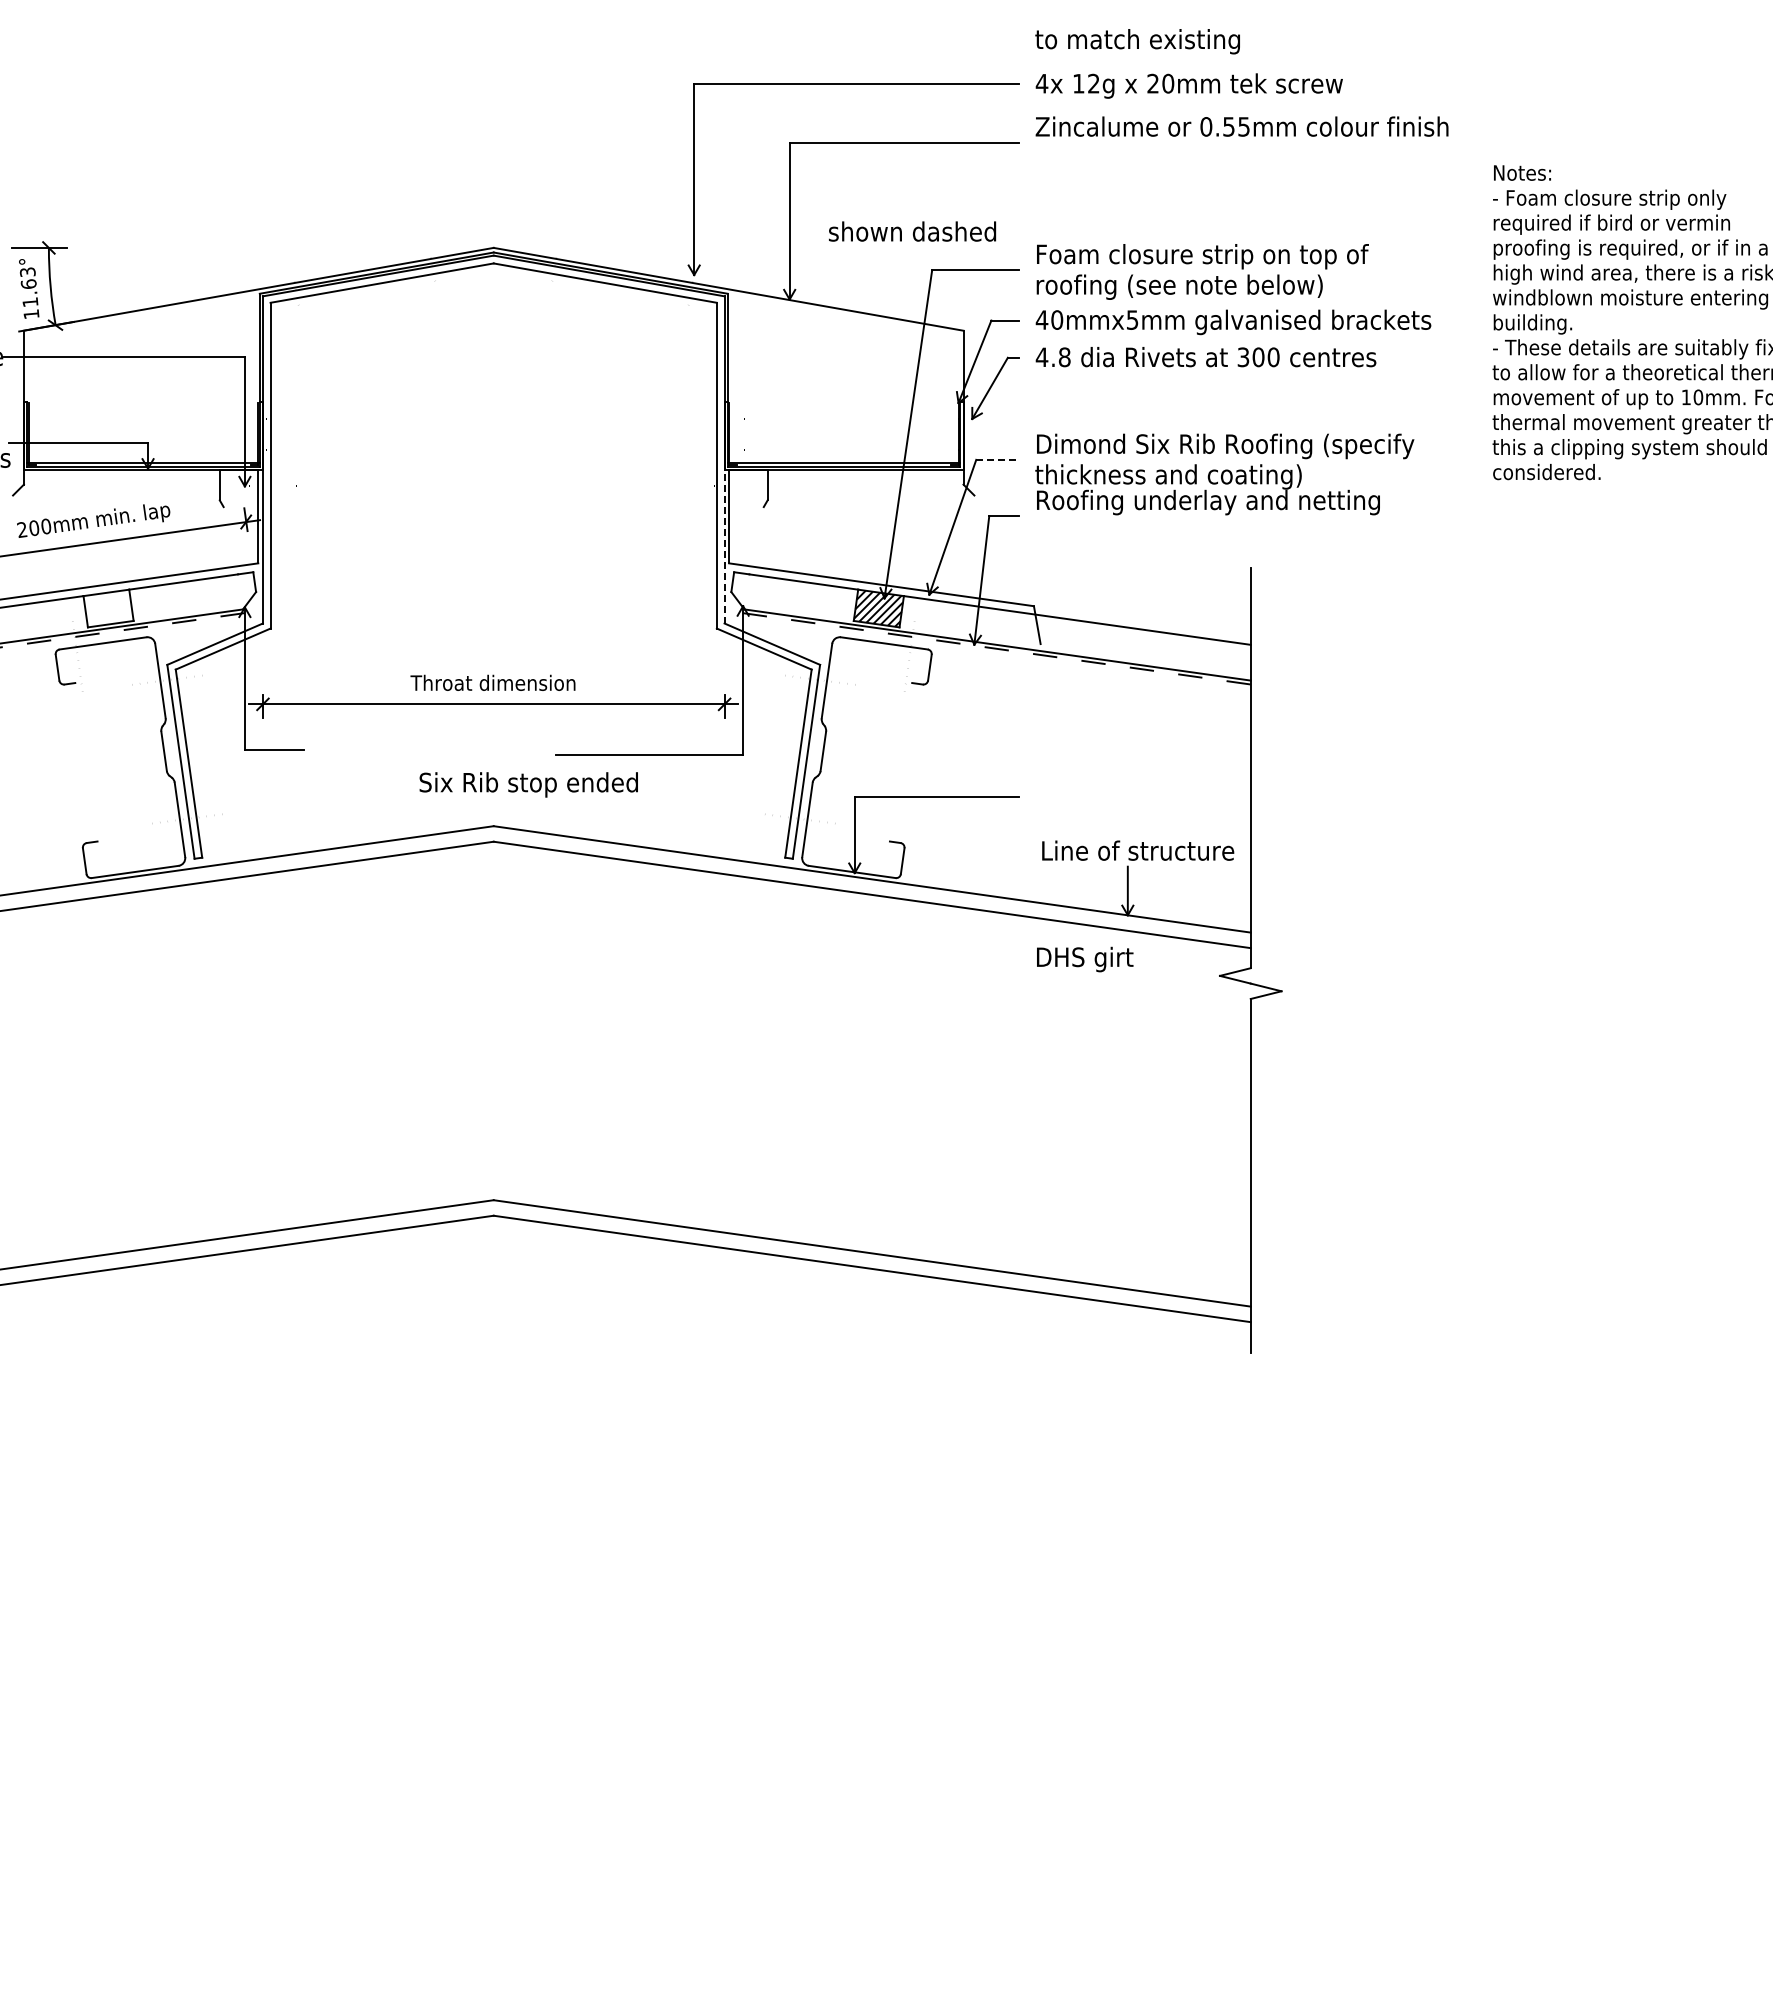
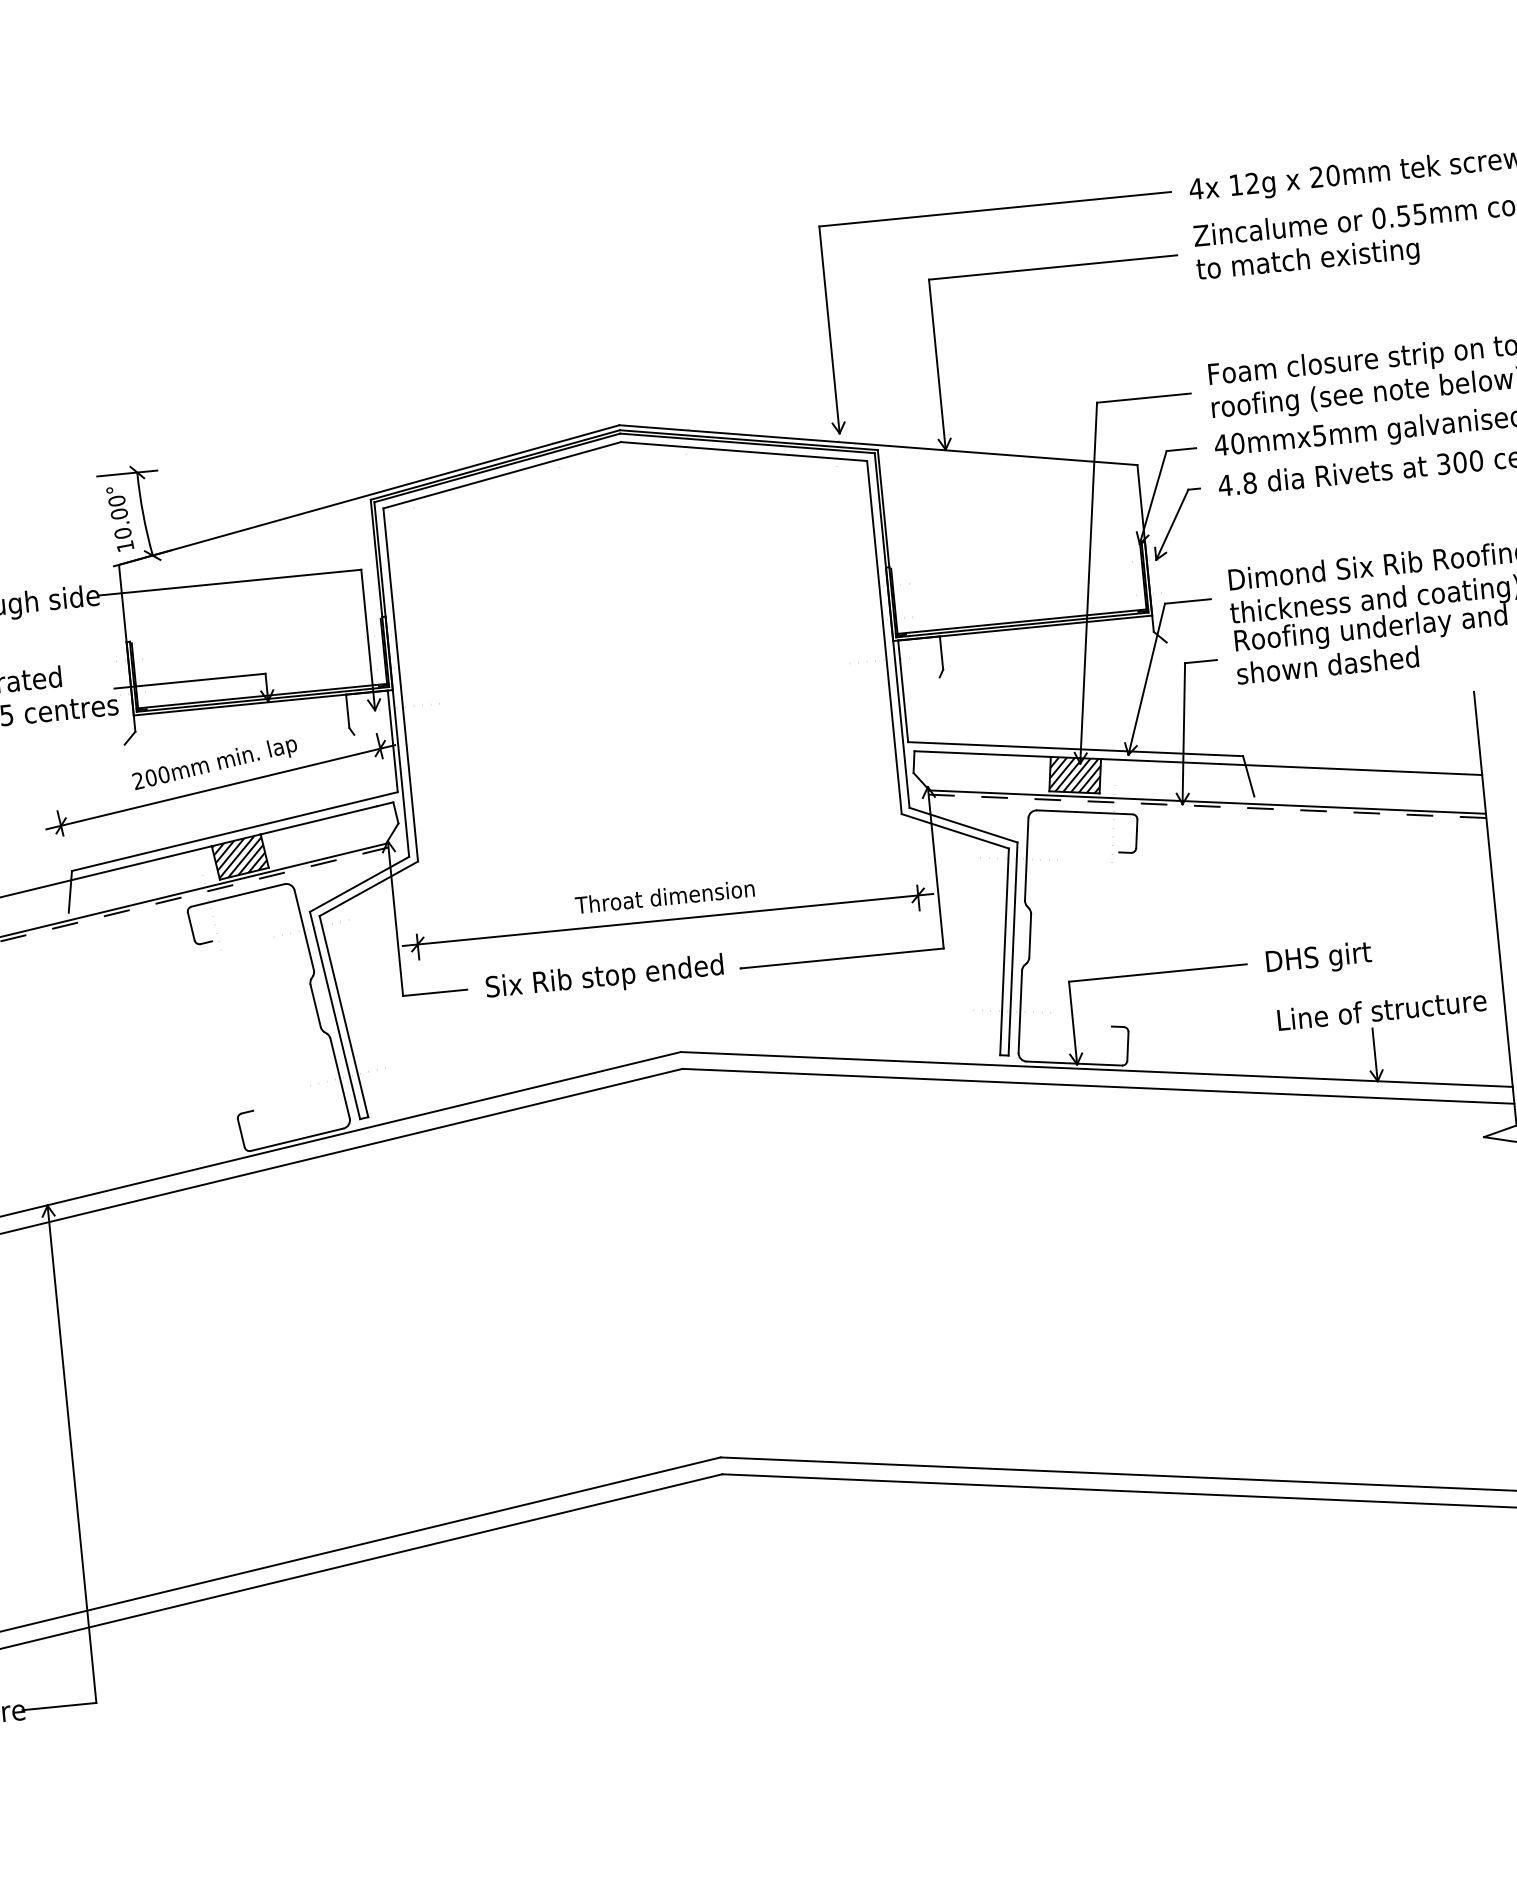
text: (1137, 41) -> (1307, 260), moved
text: (912, 231) -> (1327, 665), moved
text: (29, 287) -> (120, 517), 11.63° -> 10.00°
line: (997, 459) -> (1187, 601), dashed -> solid
line: (724, 546) -> (901, 724), dashed -> solid
hatch: (107, 608) -> (239, 857), added
text: (528, 784) -> (604, 977), moved
text: (1085, 959) -> (1319, 959), moved

